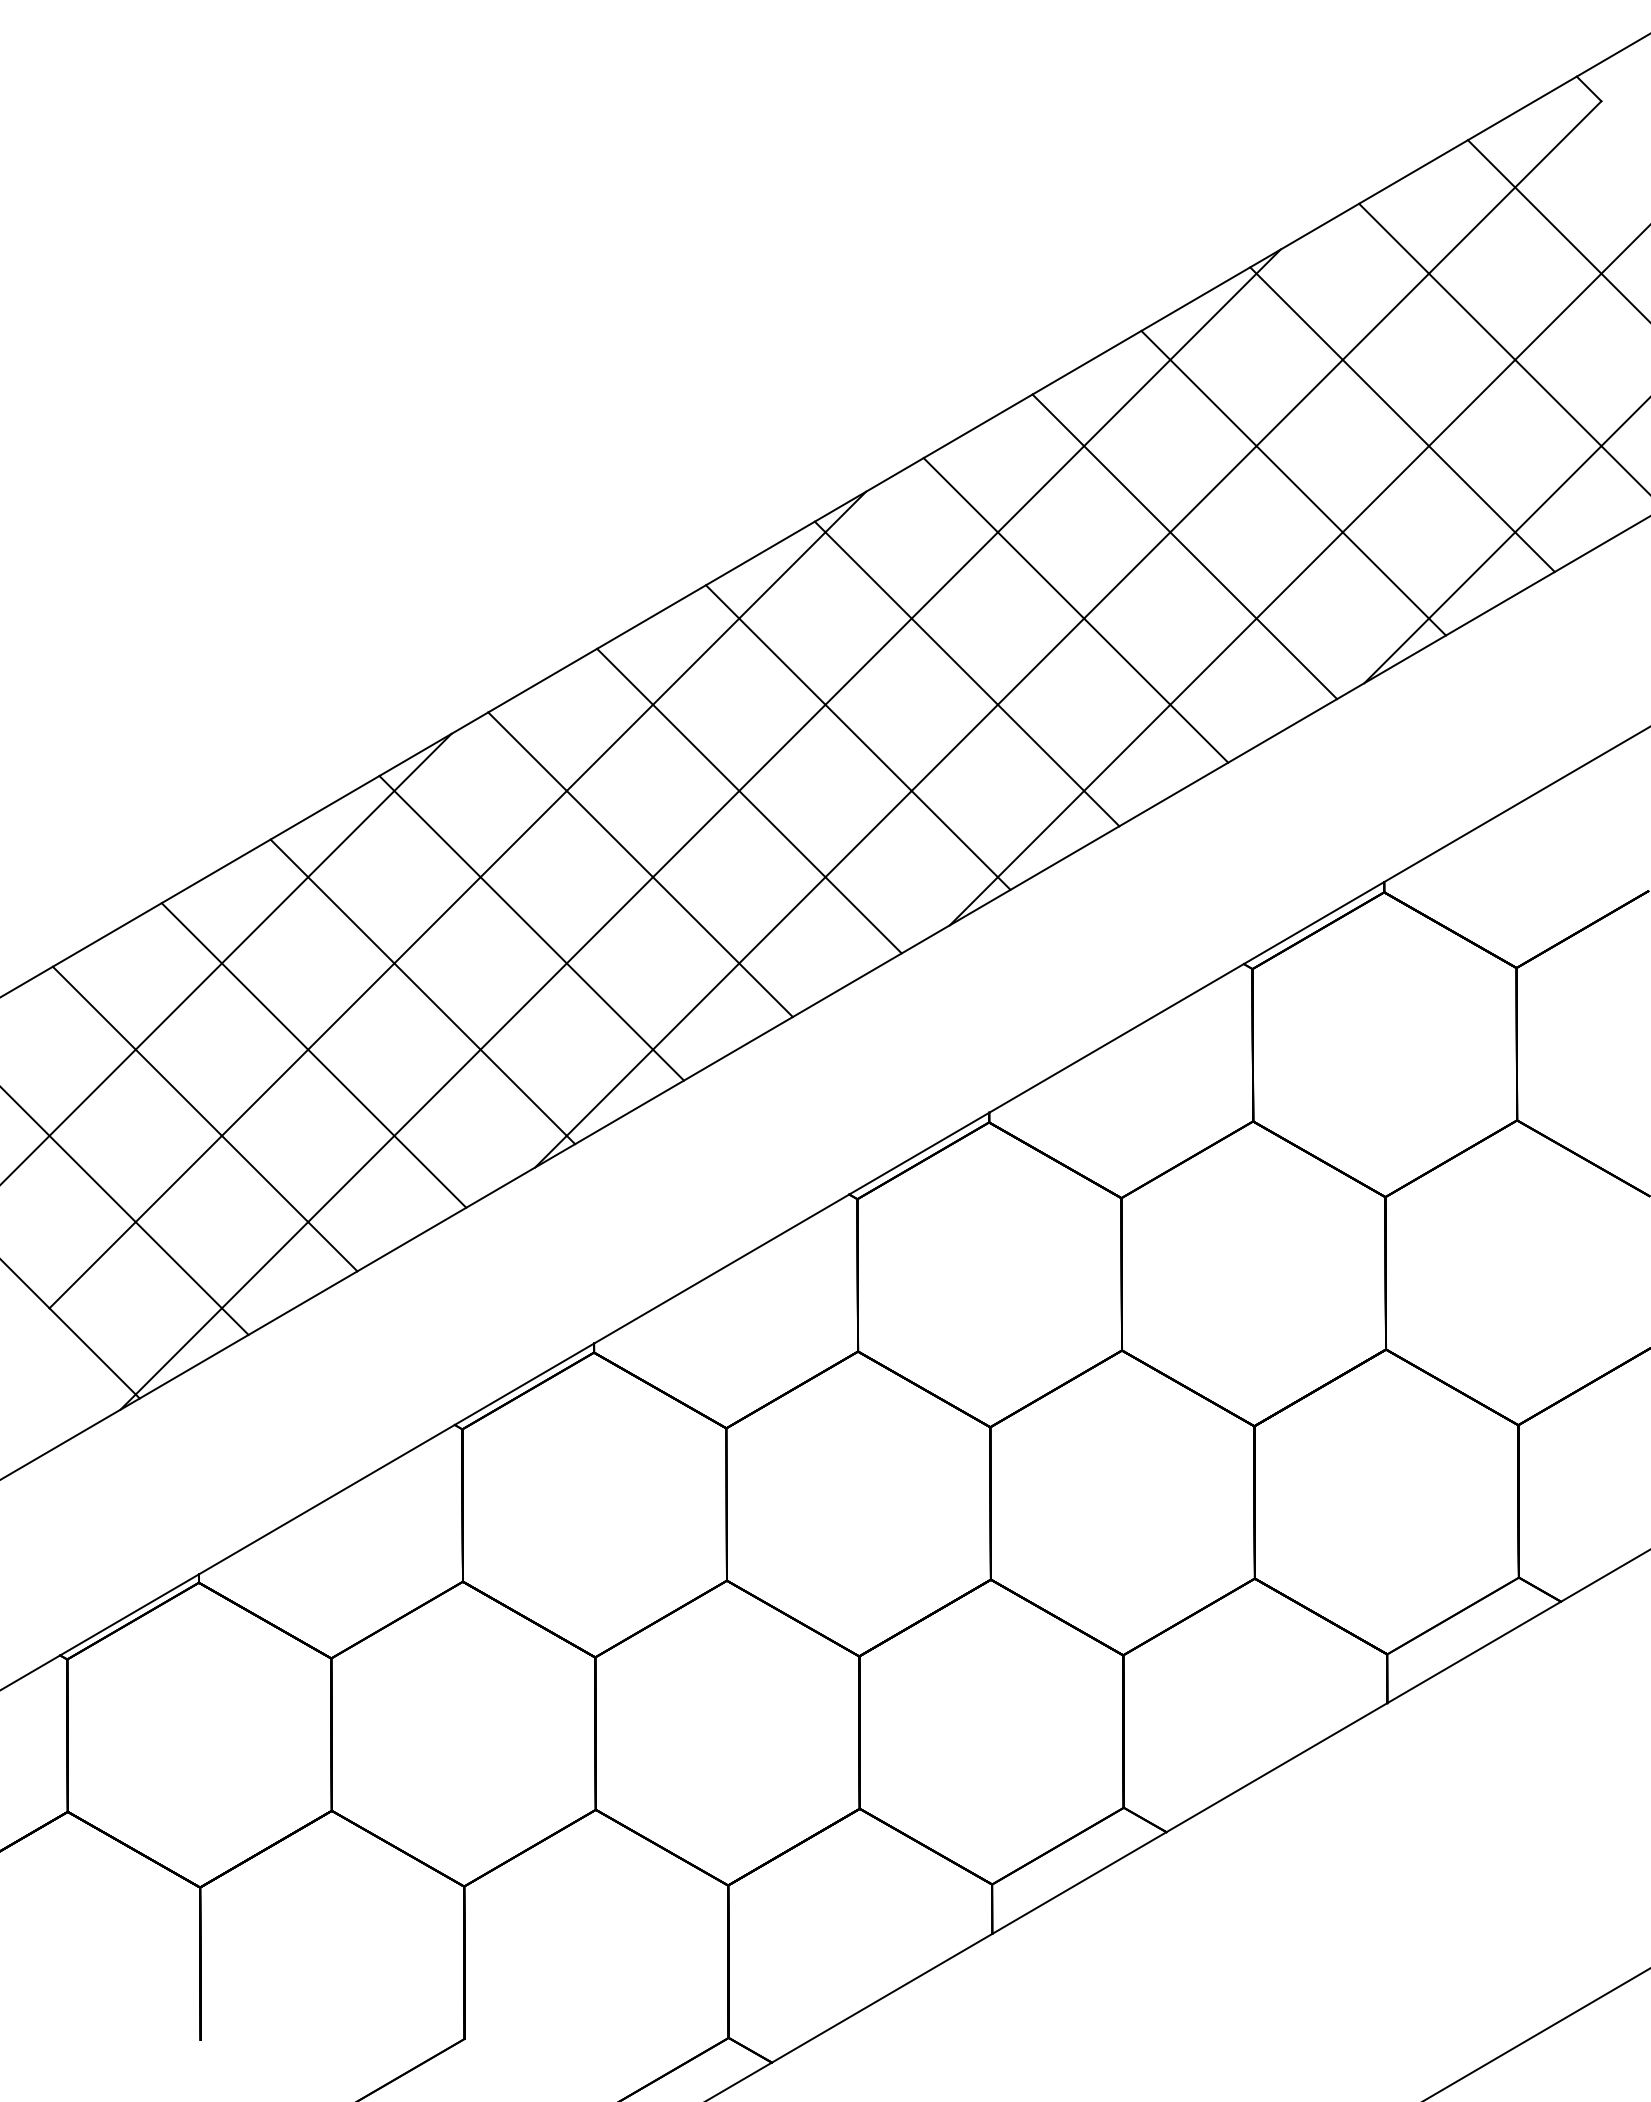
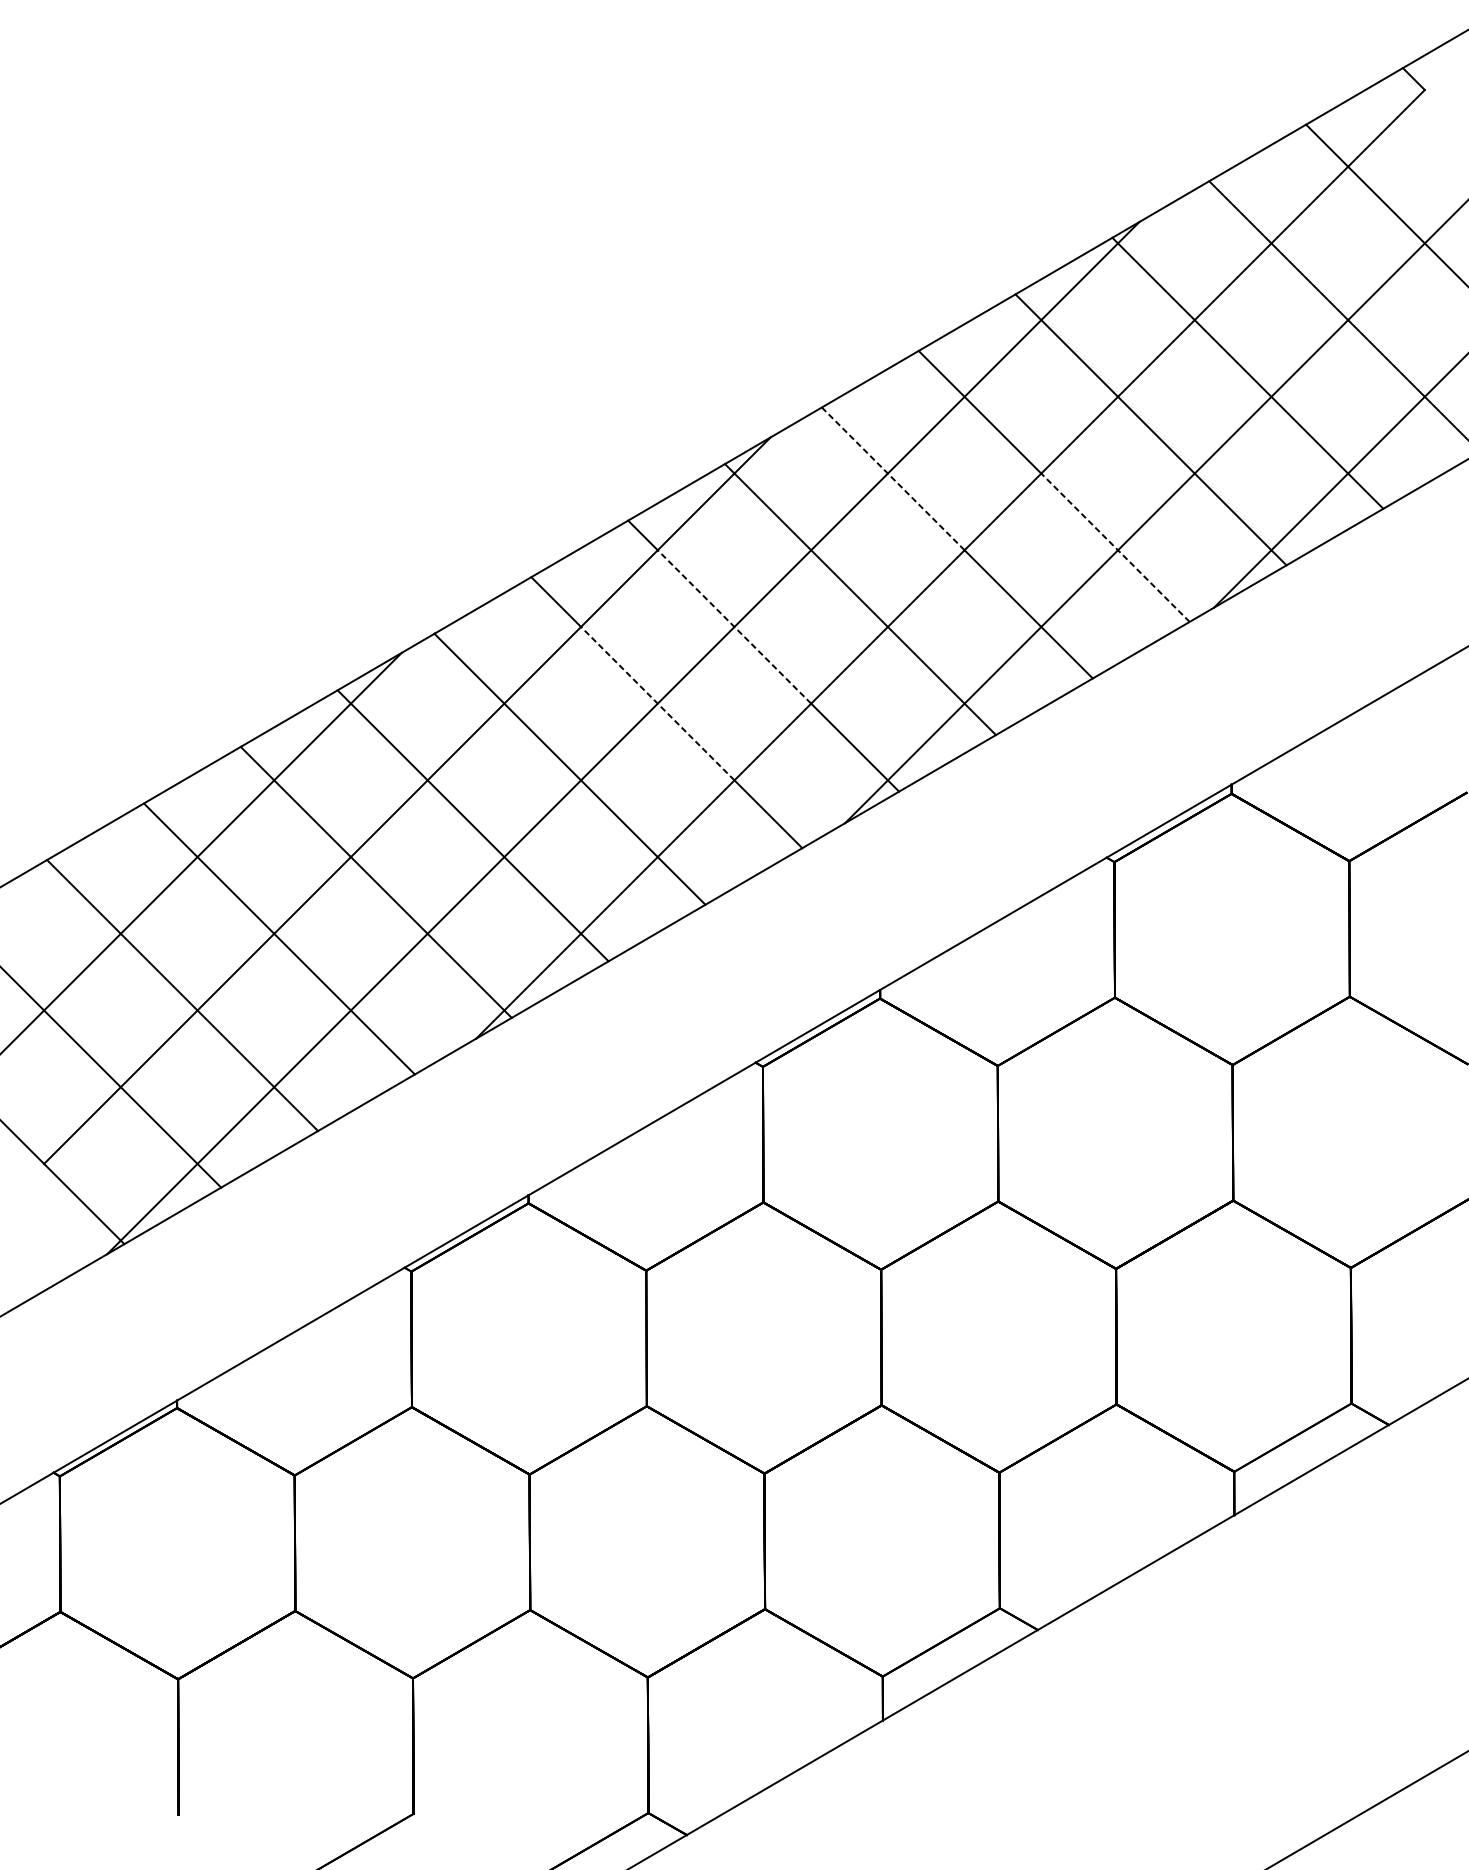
line: (1003, 537) -> (892, 478), solid -> dashed
line: (1253, 615) -> (1115, 547), solid -> dashed
line: (825, 704) -> (734, 626), solid -> dashed
line: (739, 791) -> (657, 704), solid -> dashed

